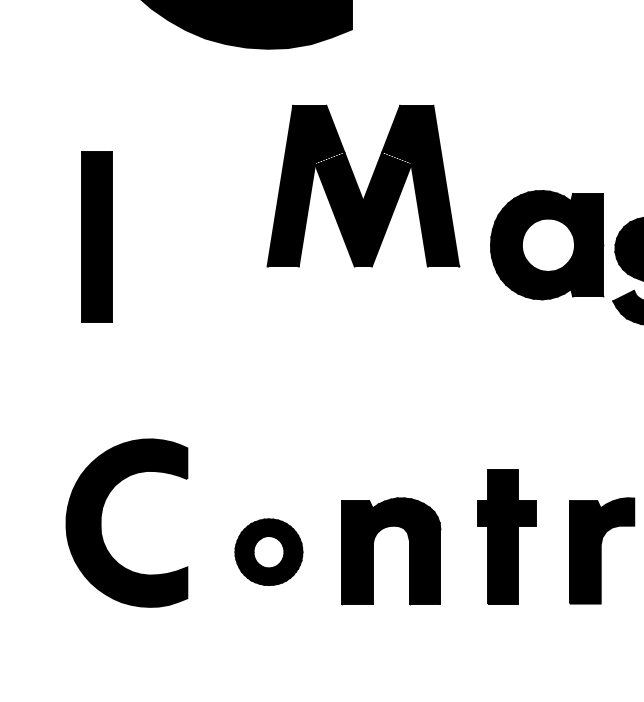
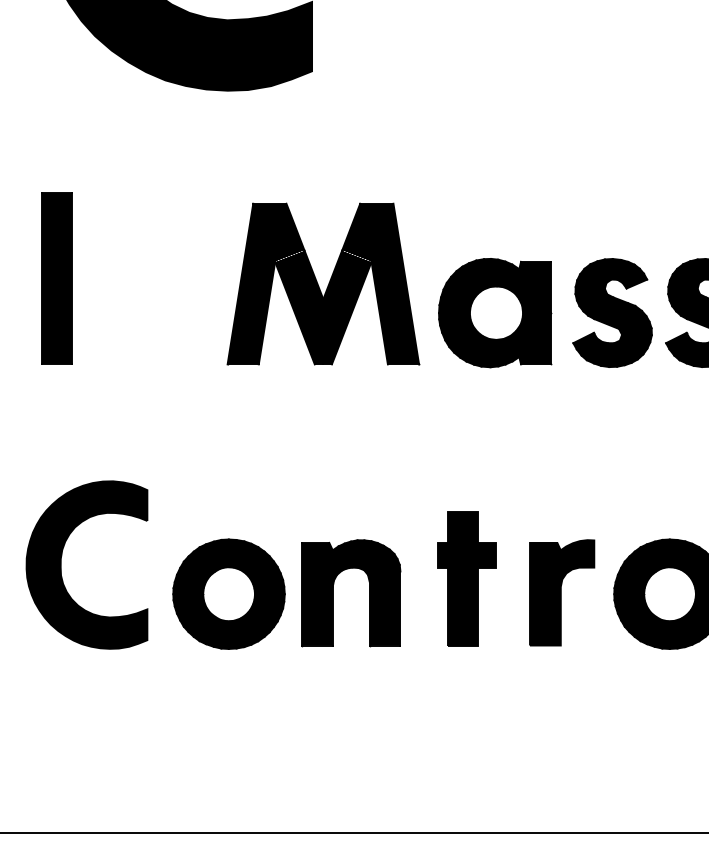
part: (363, 185) -> (323, 283), moved
part: (547, 245) -> (495, 313), moved
part: (268, 551) -> (228, 593), size x1.67

